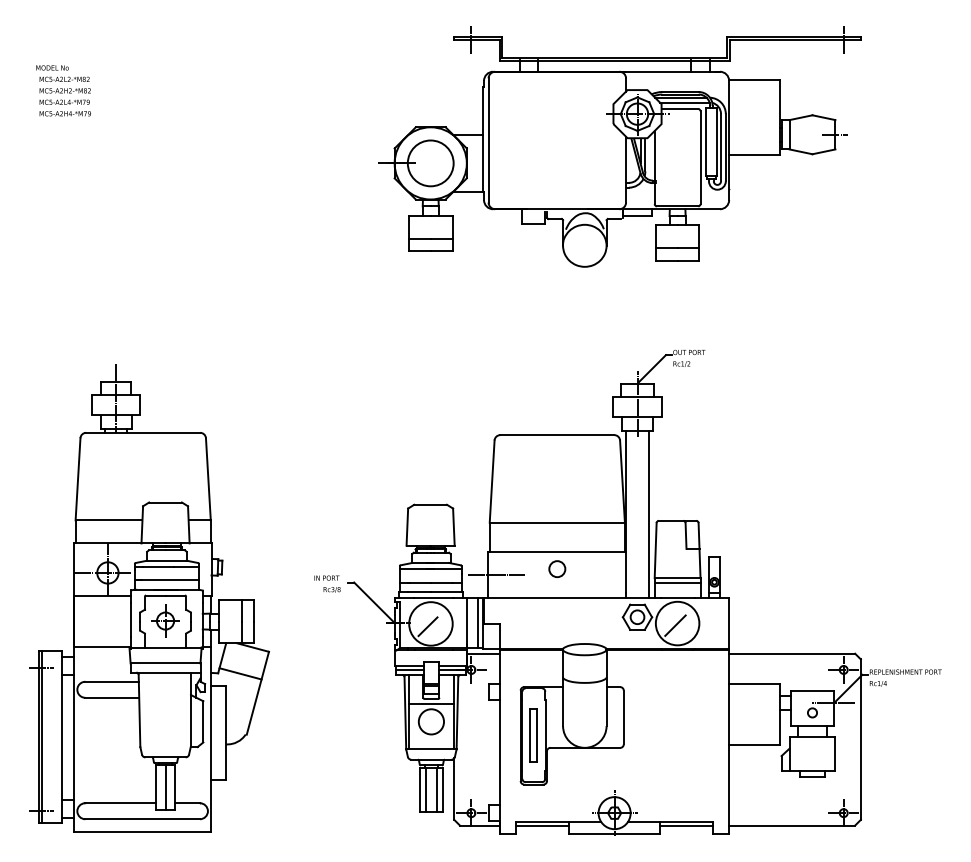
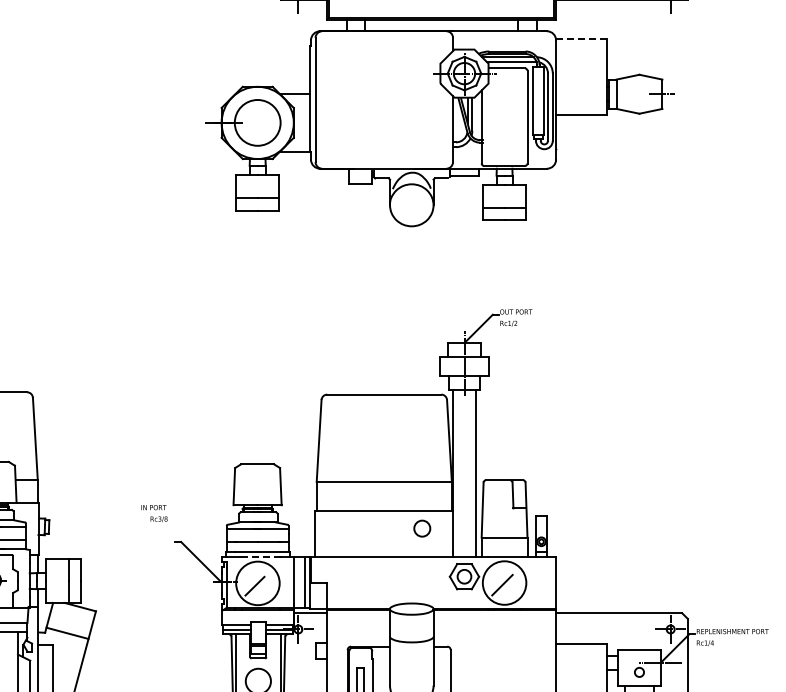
line: (754, 79) -> (581, 38), solid -> dashed
circle: (557, 569) -> (422, 528), moved
line: (496, 575) -> (323, 534), removed
line: (677, 582) -> (504, 541), removed
text: (327, 583) -> (154, 512), moved
line: (434, 597) -> (261, 556), solid -> dashed
line: (431, 703) -> (258, 662), removed

